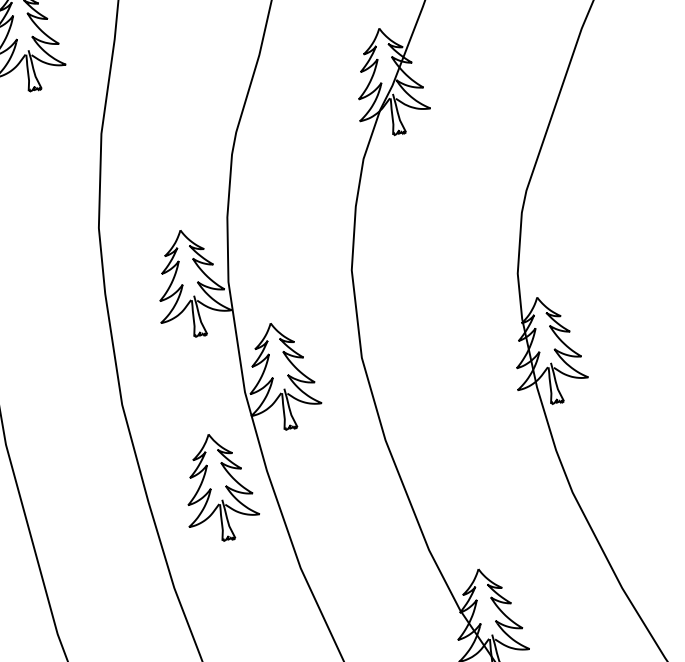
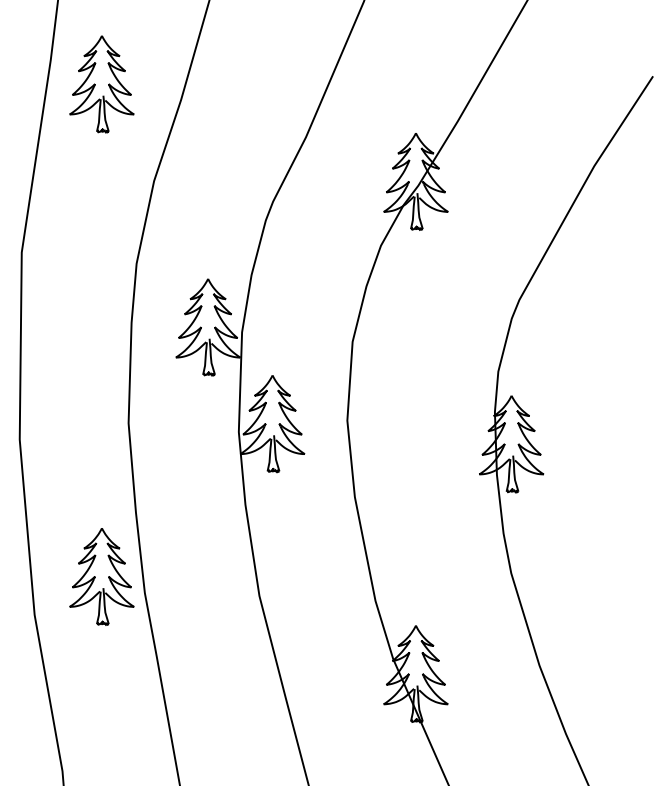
part: (217, 487) -> (101, 576), moved

